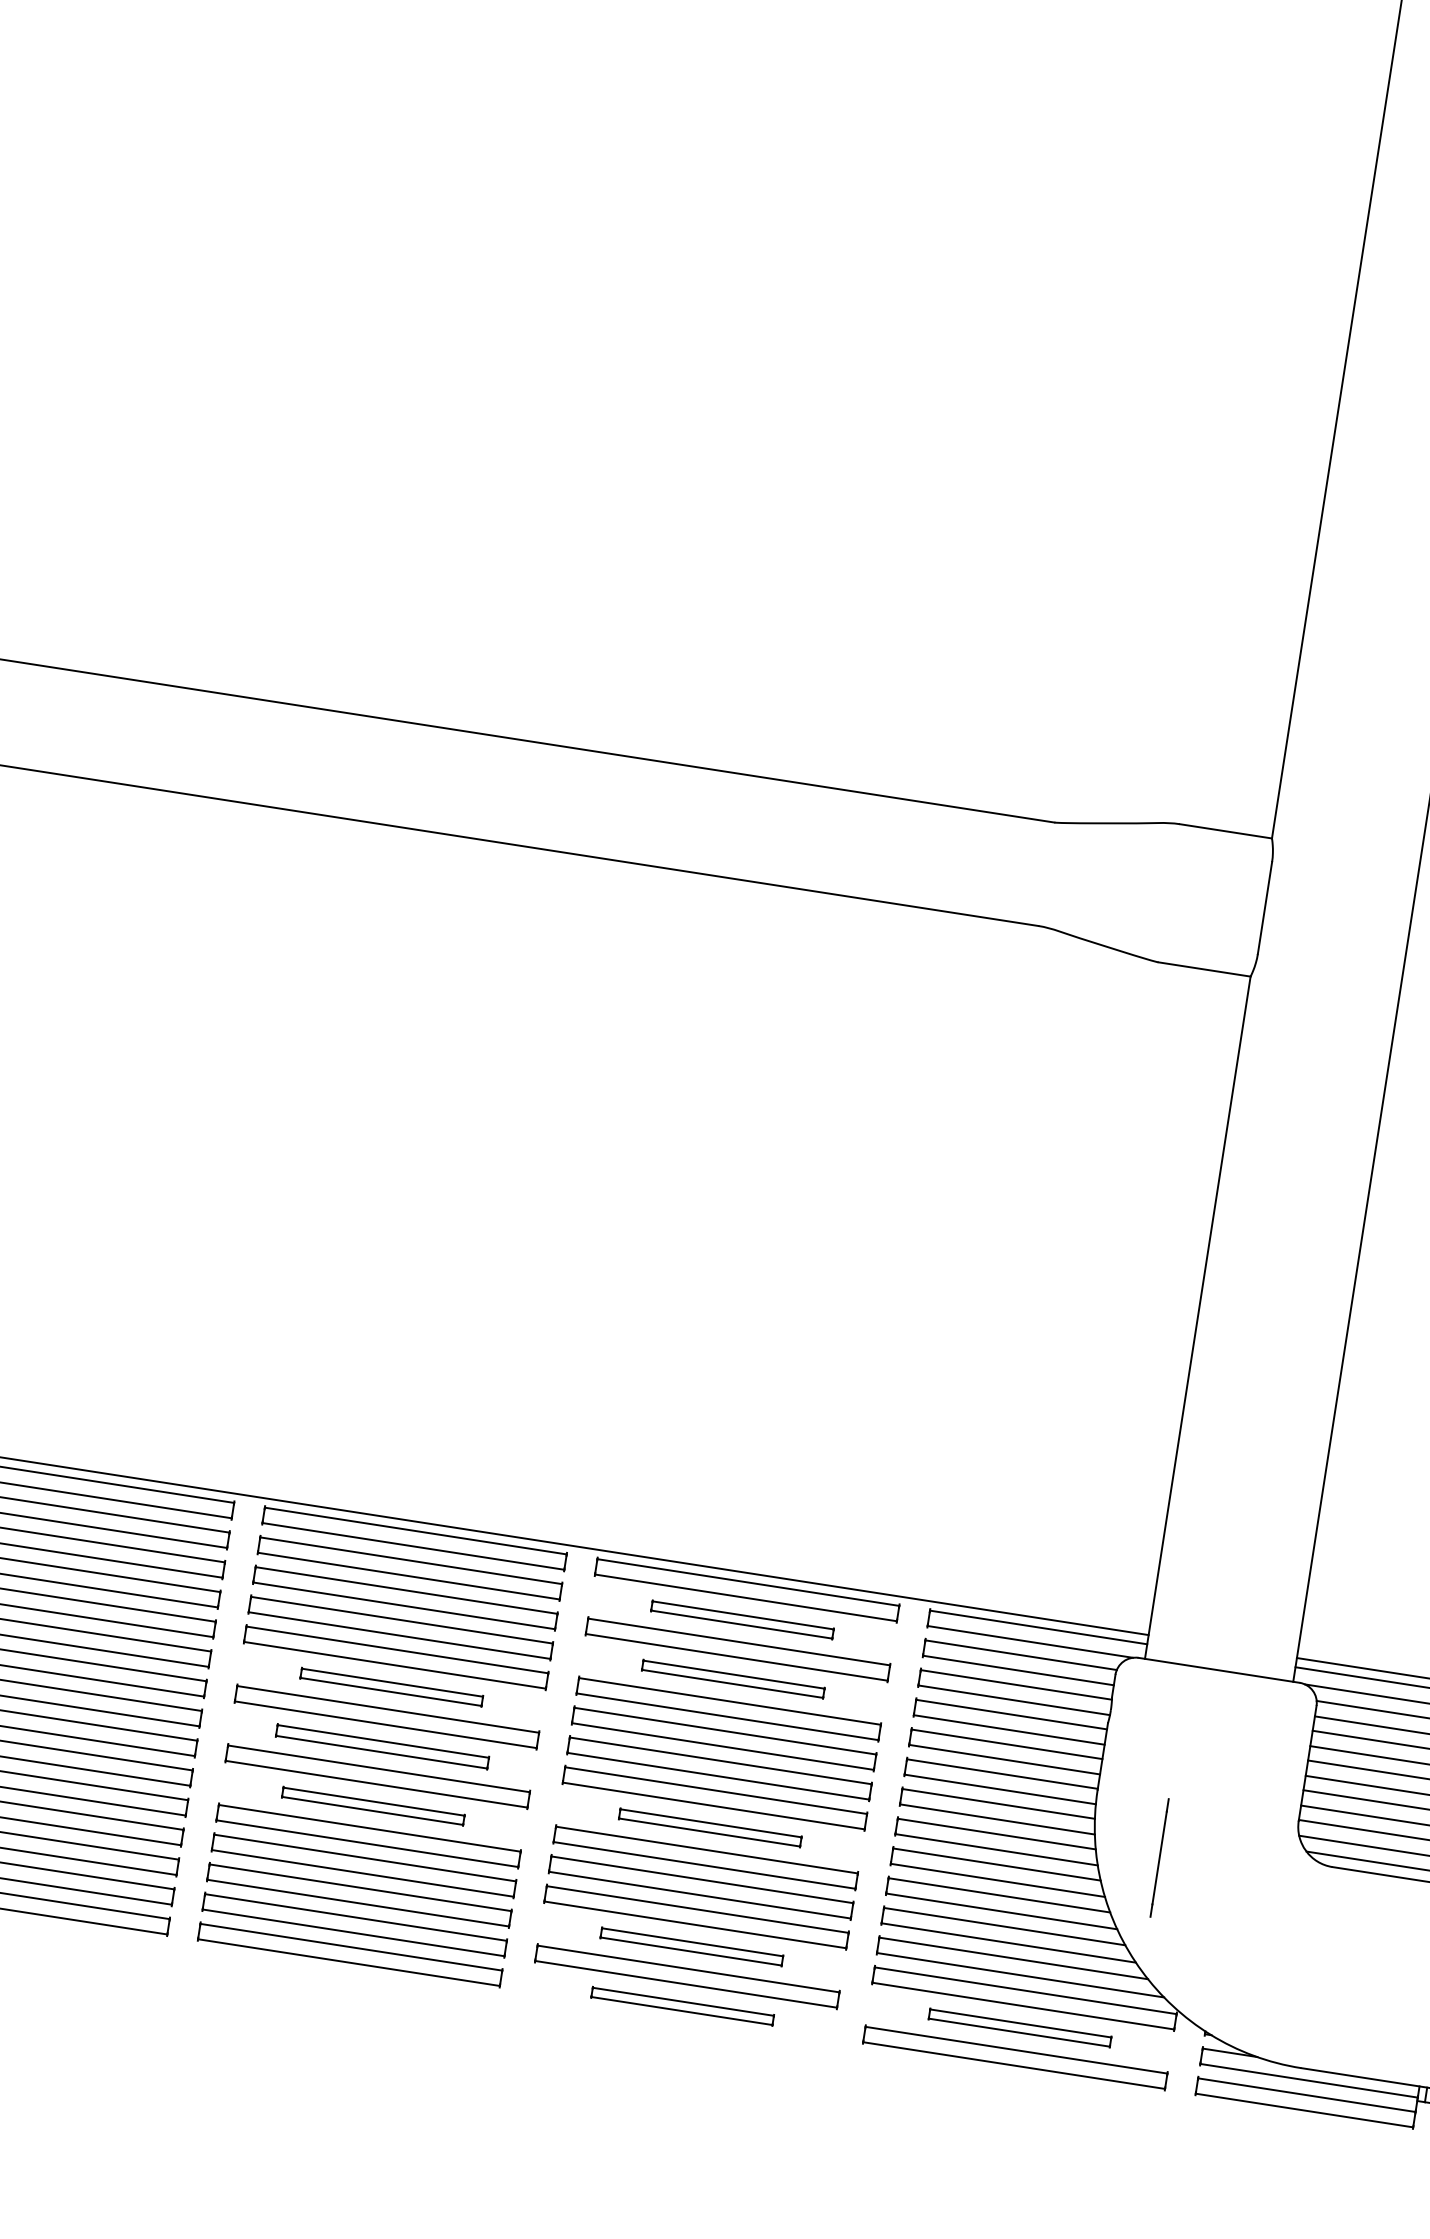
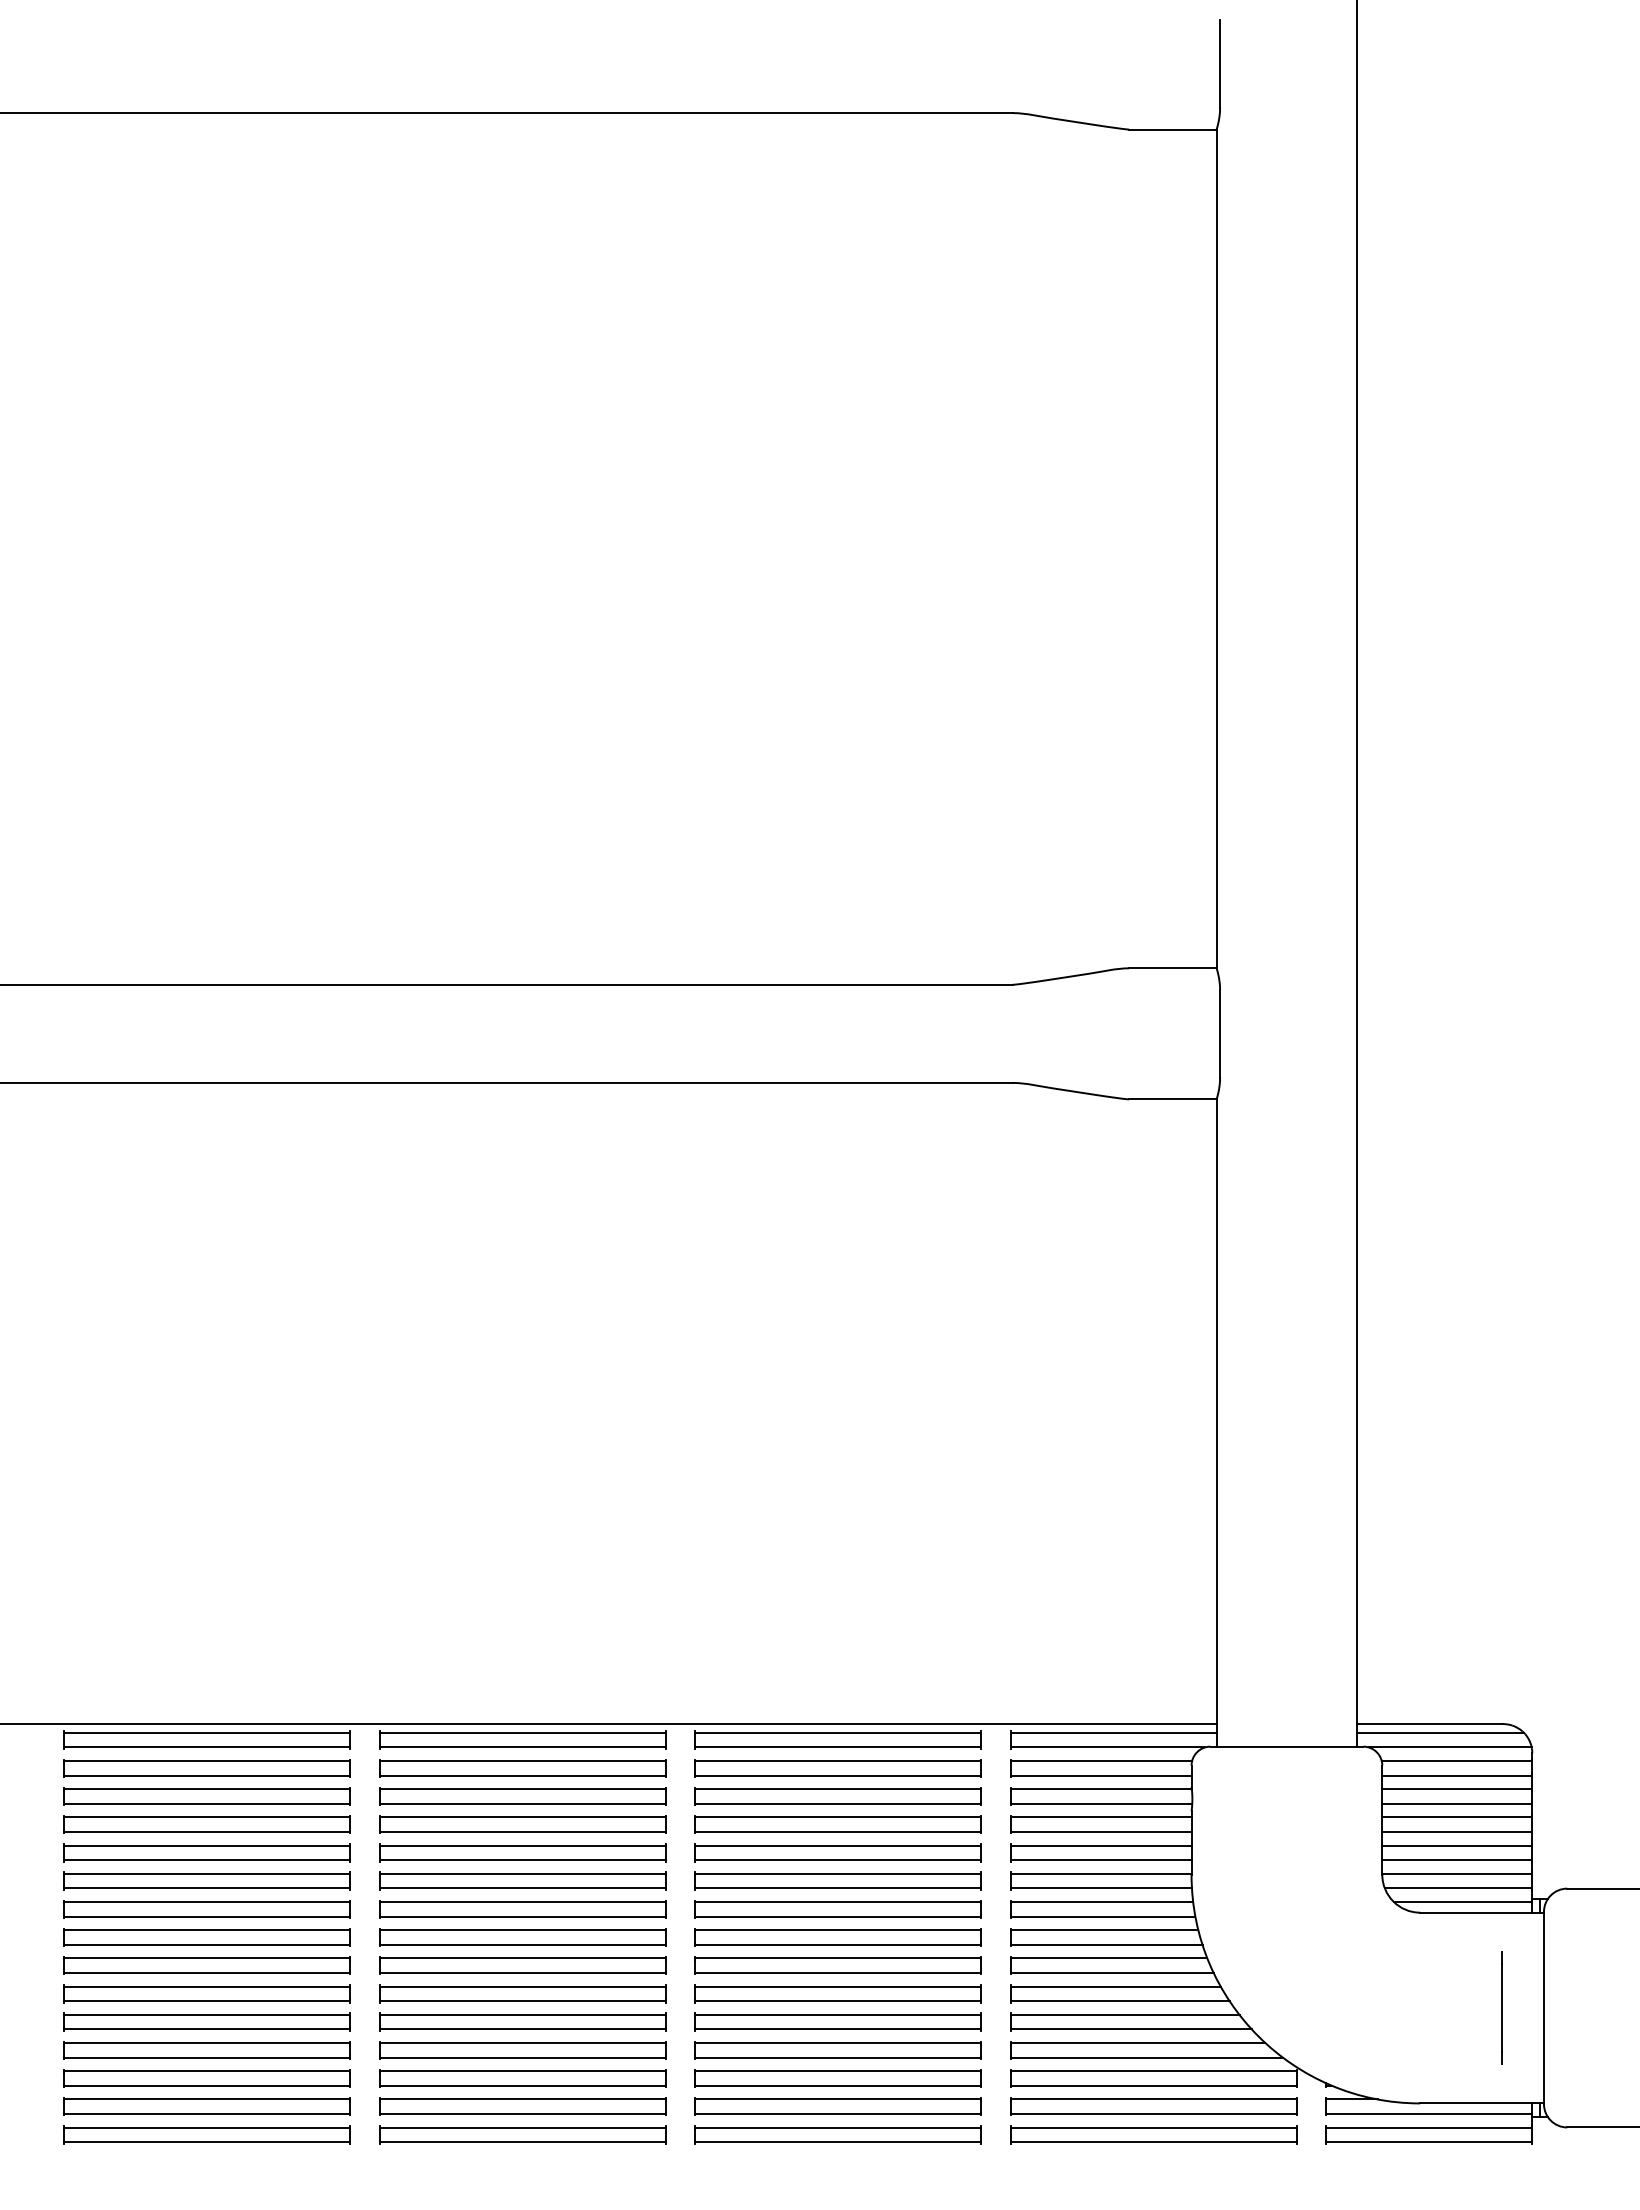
part: (741, 1620) -> (837, 1768), size x1.67
part: (732, 1679) -> (837, 1824), size x1.67
part: (391, 1686) -> (522, 1880), size x1.67
part: (382, 1746) -> (522, 1937), size x1.43
part: (373, 1805) -> (522, 1993), size x1.67
part: (709, 1827) -> (837, 1965), size x1.67
line: (1159, 1857) -> (1501, 2007), moved
part: (691, 1946) -> (837, 2078), size x1.67
part: (682, 2005) -> (837, 2134), size x1.67
part: (1019, 2027) -> (1153, 2106), size x1.67

